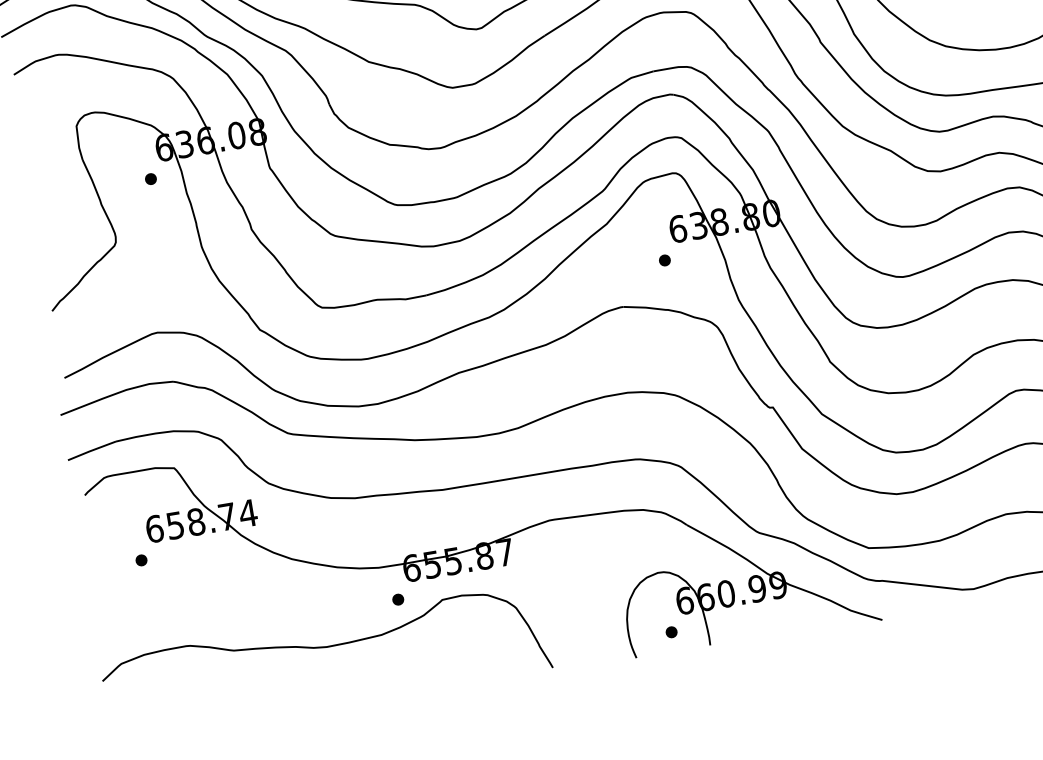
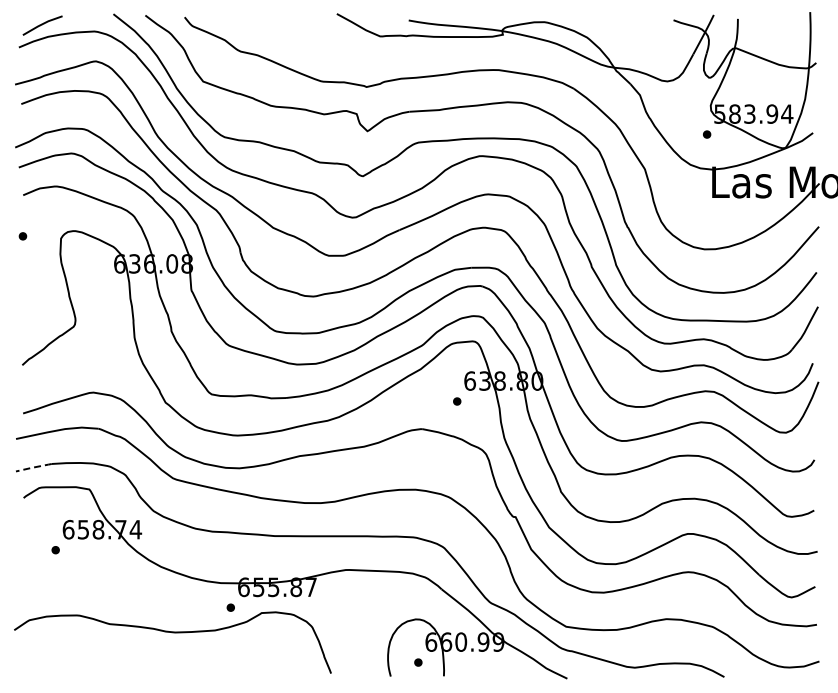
part: (150, 179) -> (22, 236), moved
line: (91, 450) -> (33, 467), solid -> dashed

